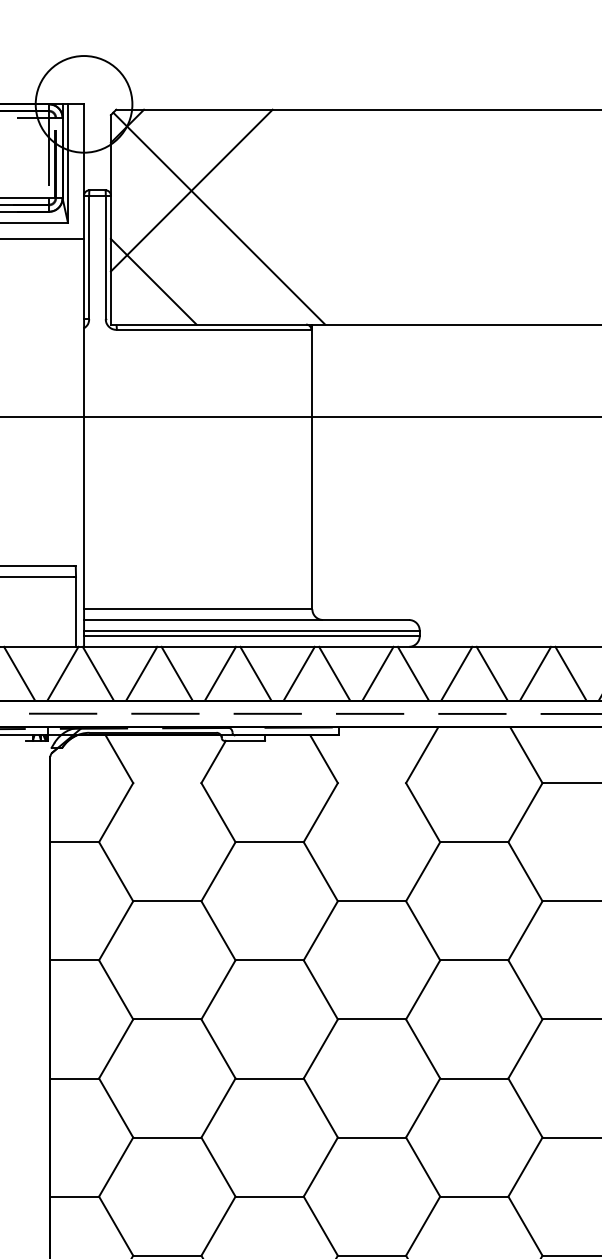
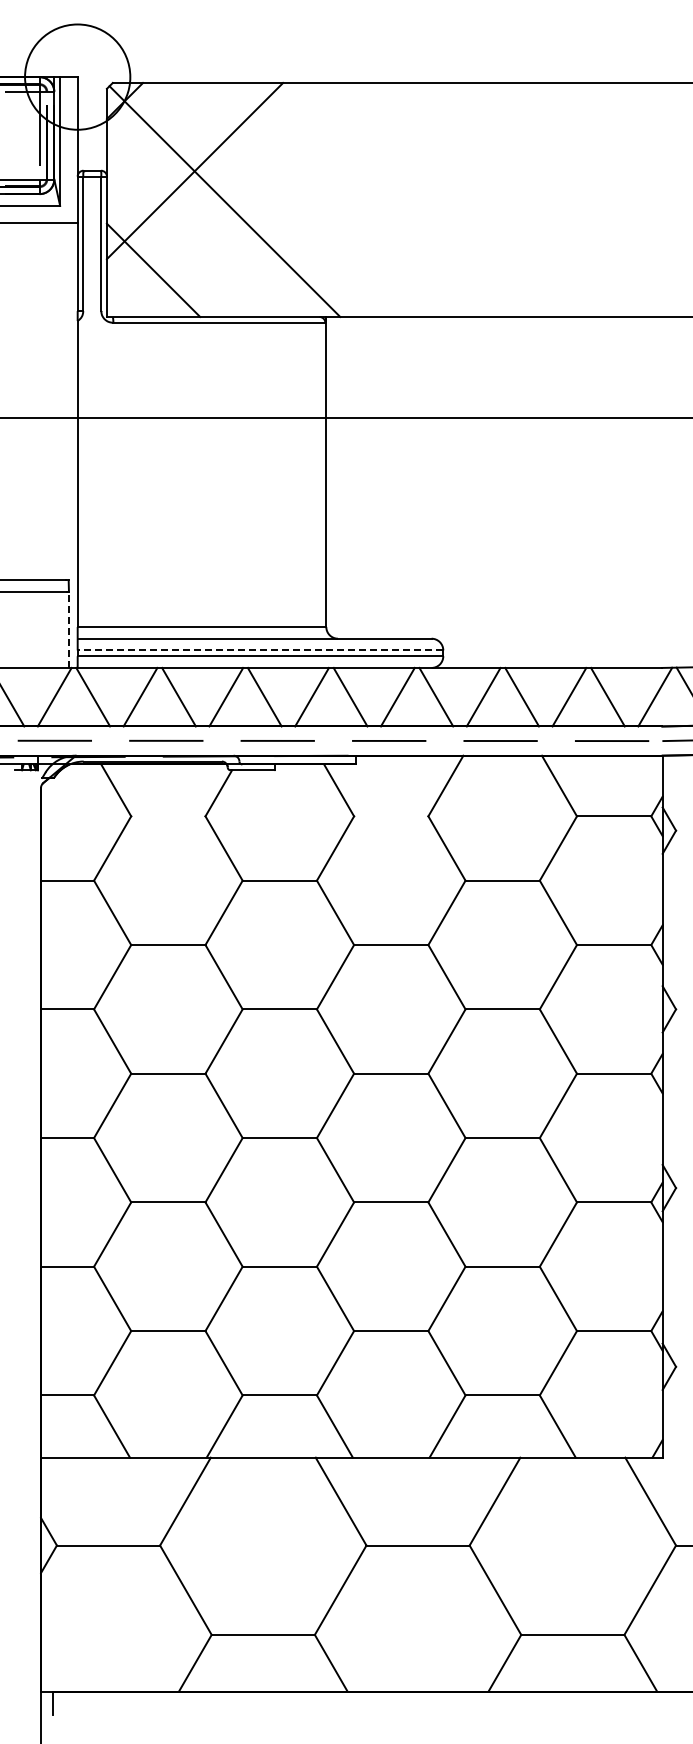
line: (75, 611) -> (68, 629), solid -> dashed
line: (251, 630) -> (260, 650), solid -> dashed

